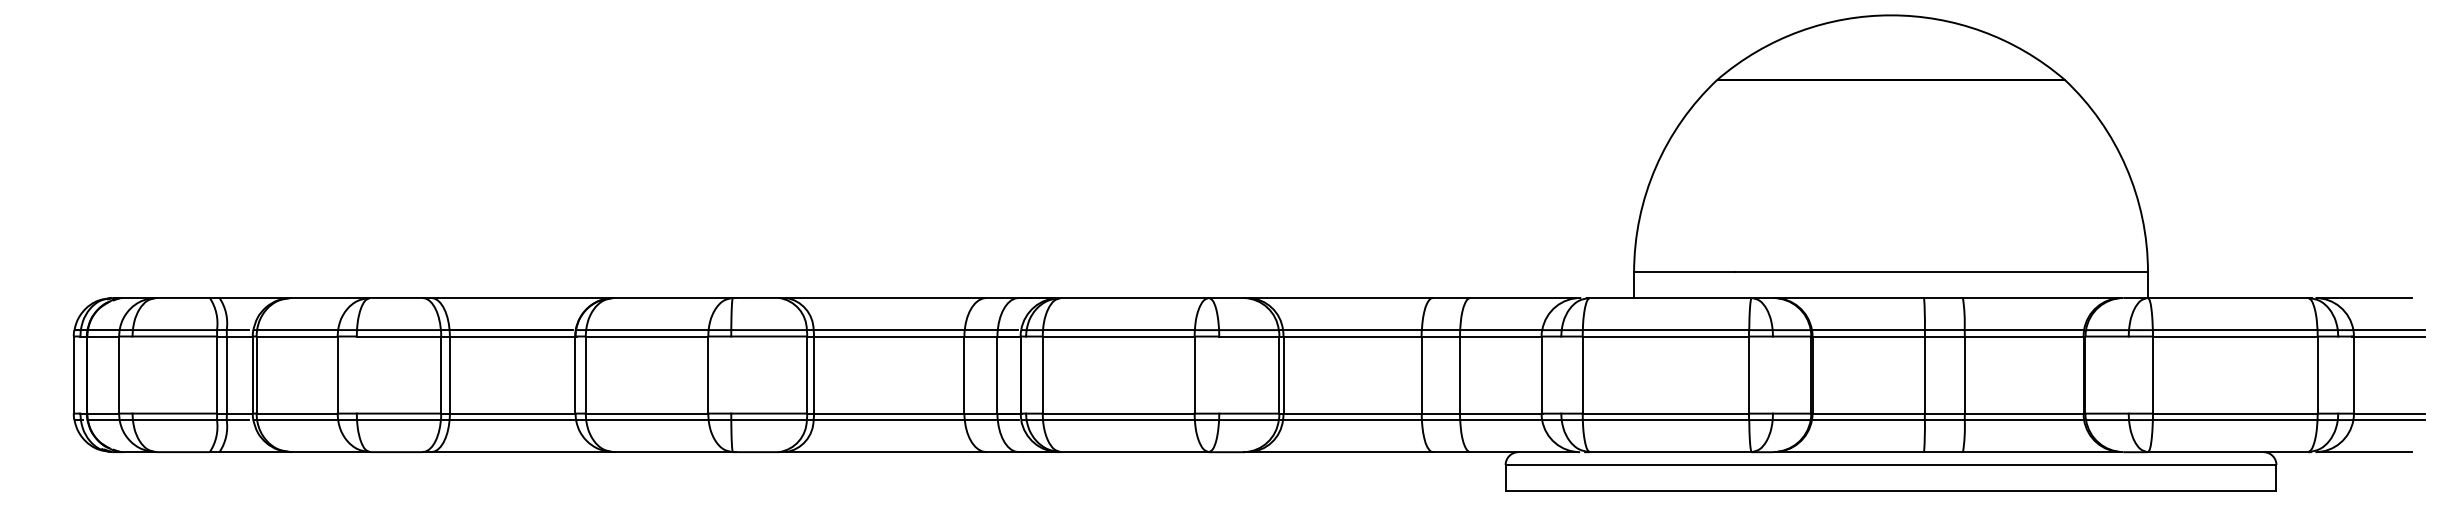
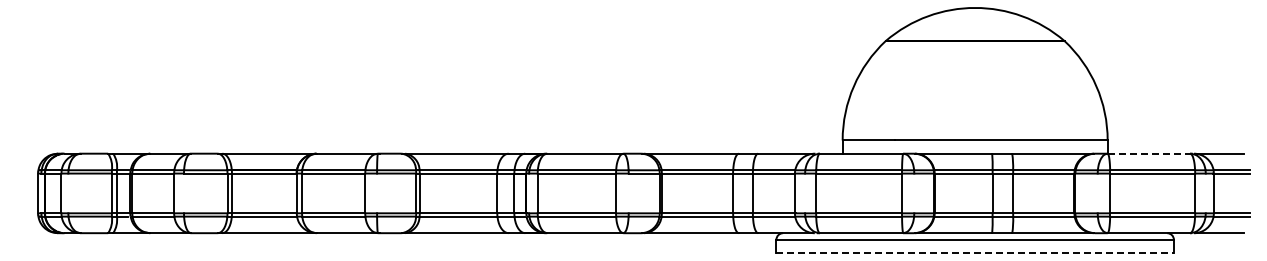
line: (2229, 297) -> (1149, 153), solid -> dashed
line: (1891, 491) -> (975, 253), solid -> dashed

